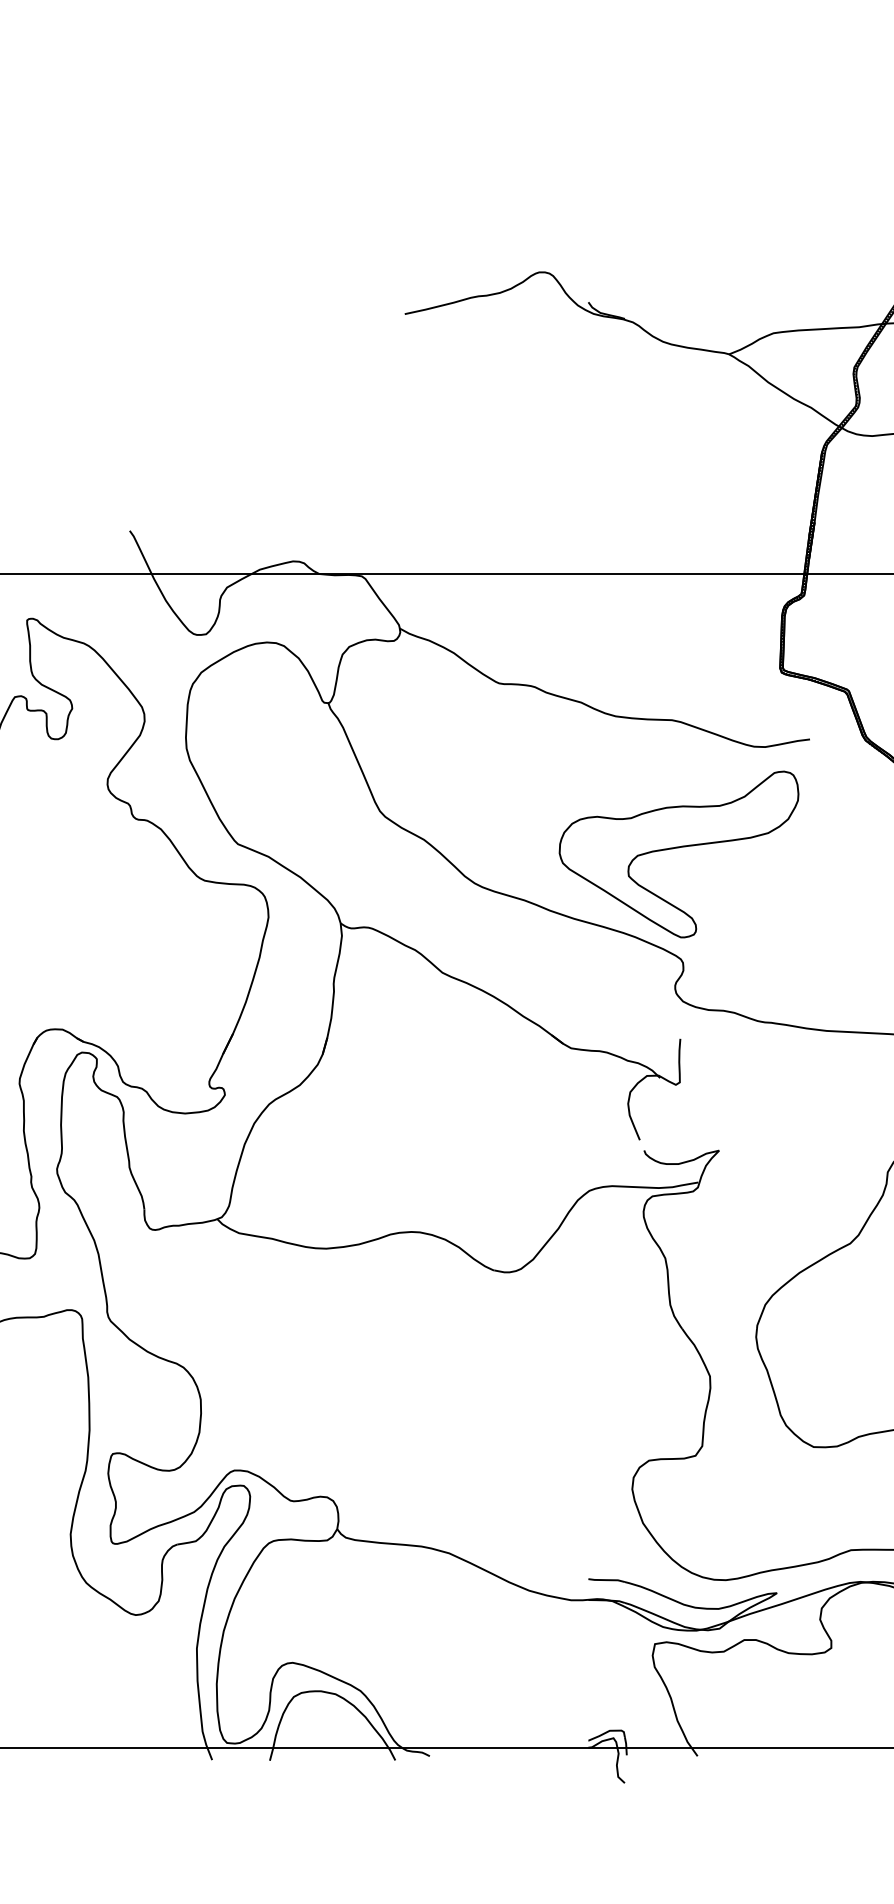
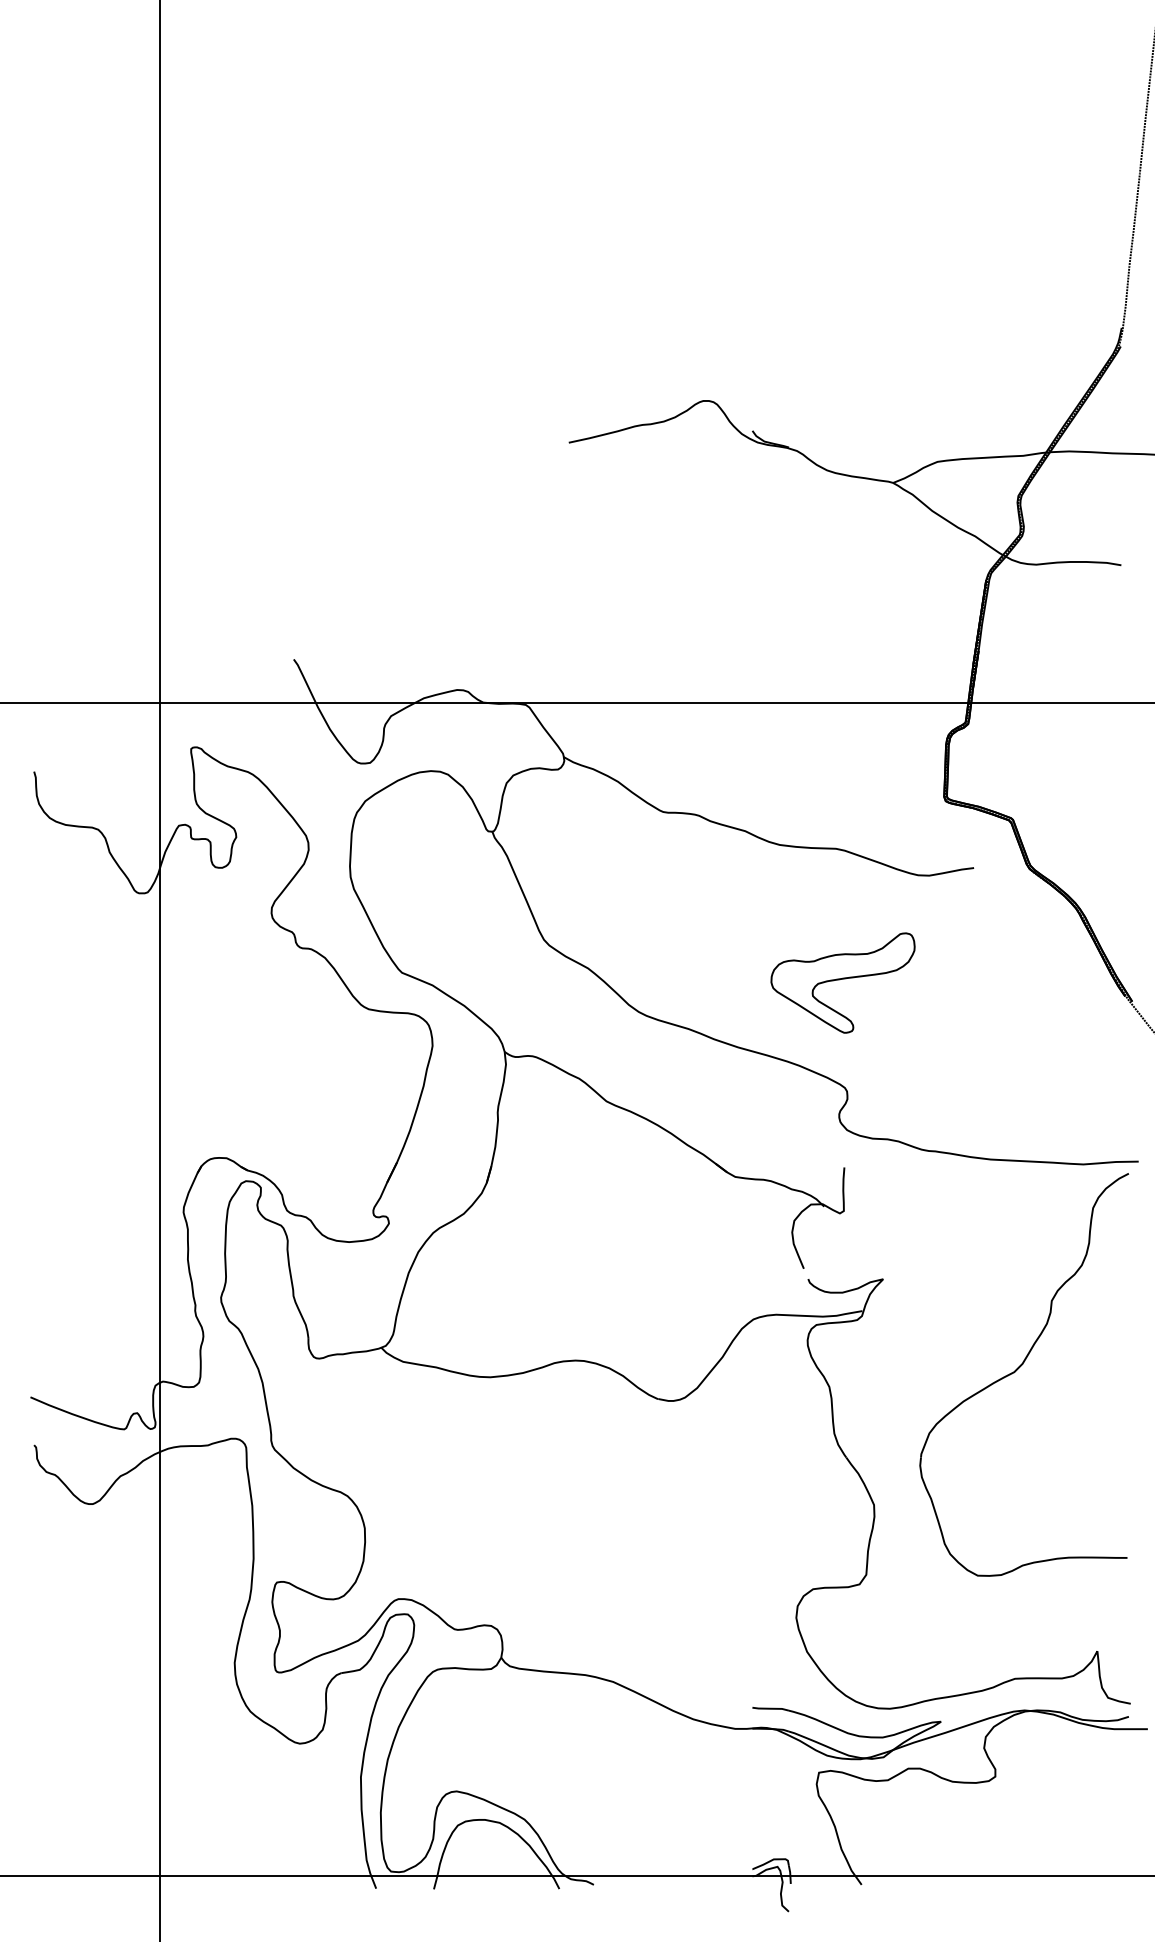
part: (678, 853) -> (842, 982), size x0.6

